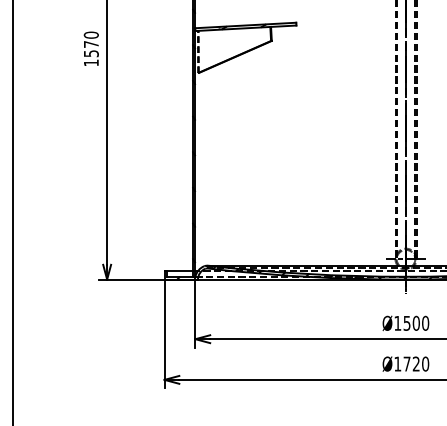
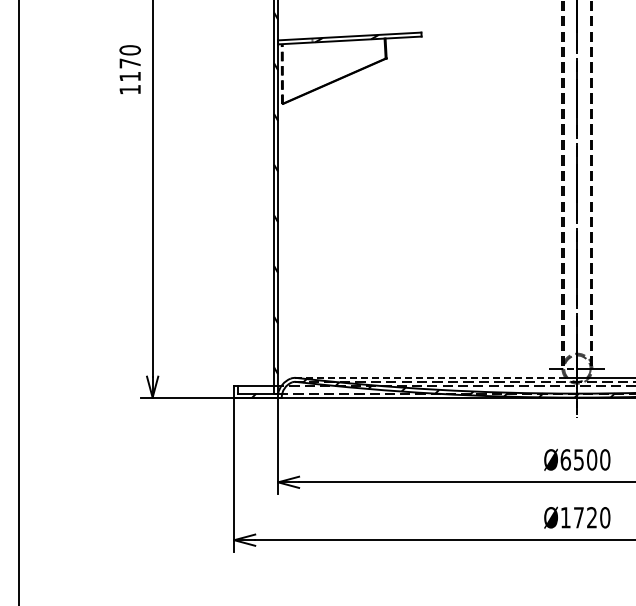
text: (90, 53) -> (129, 76), 1570 -> 1170
line: (301, 265) -> (429, 377), solid -> dashed
text: (397, 323) -> (565, 459), Ø1500 -> Ø6500

